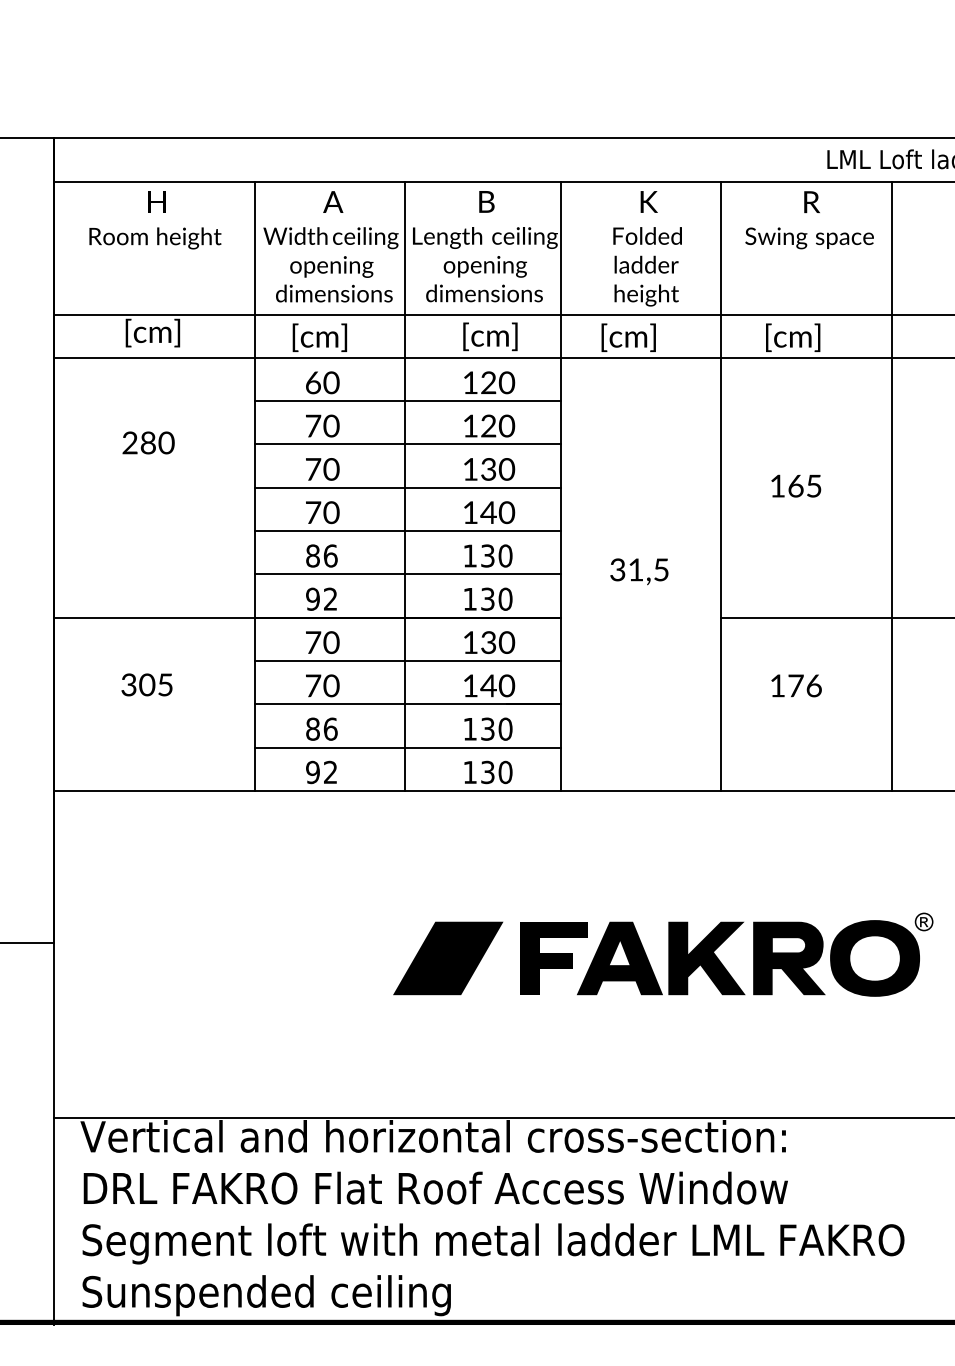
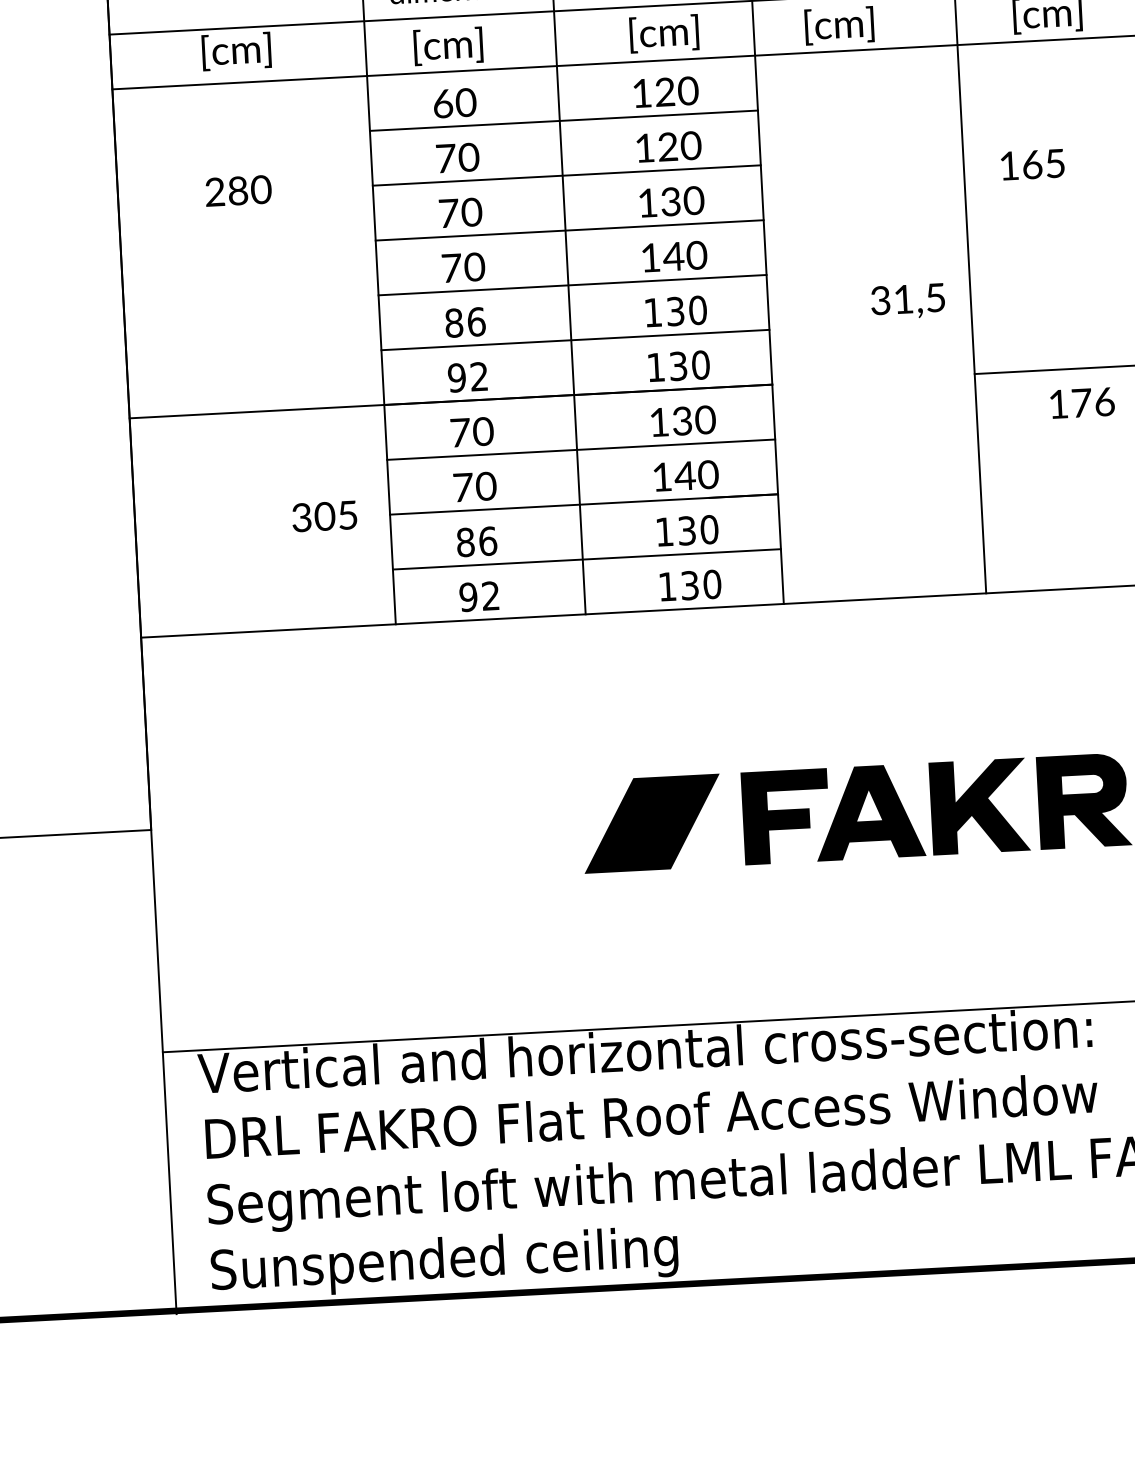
text: (796, 485) -> (1033, 163), moved
text: (639, 571) -> (908, 301), moved
text: (146, 684) -> (323, 515), moved
text: (796, 685) -> (1082, 402), moved

